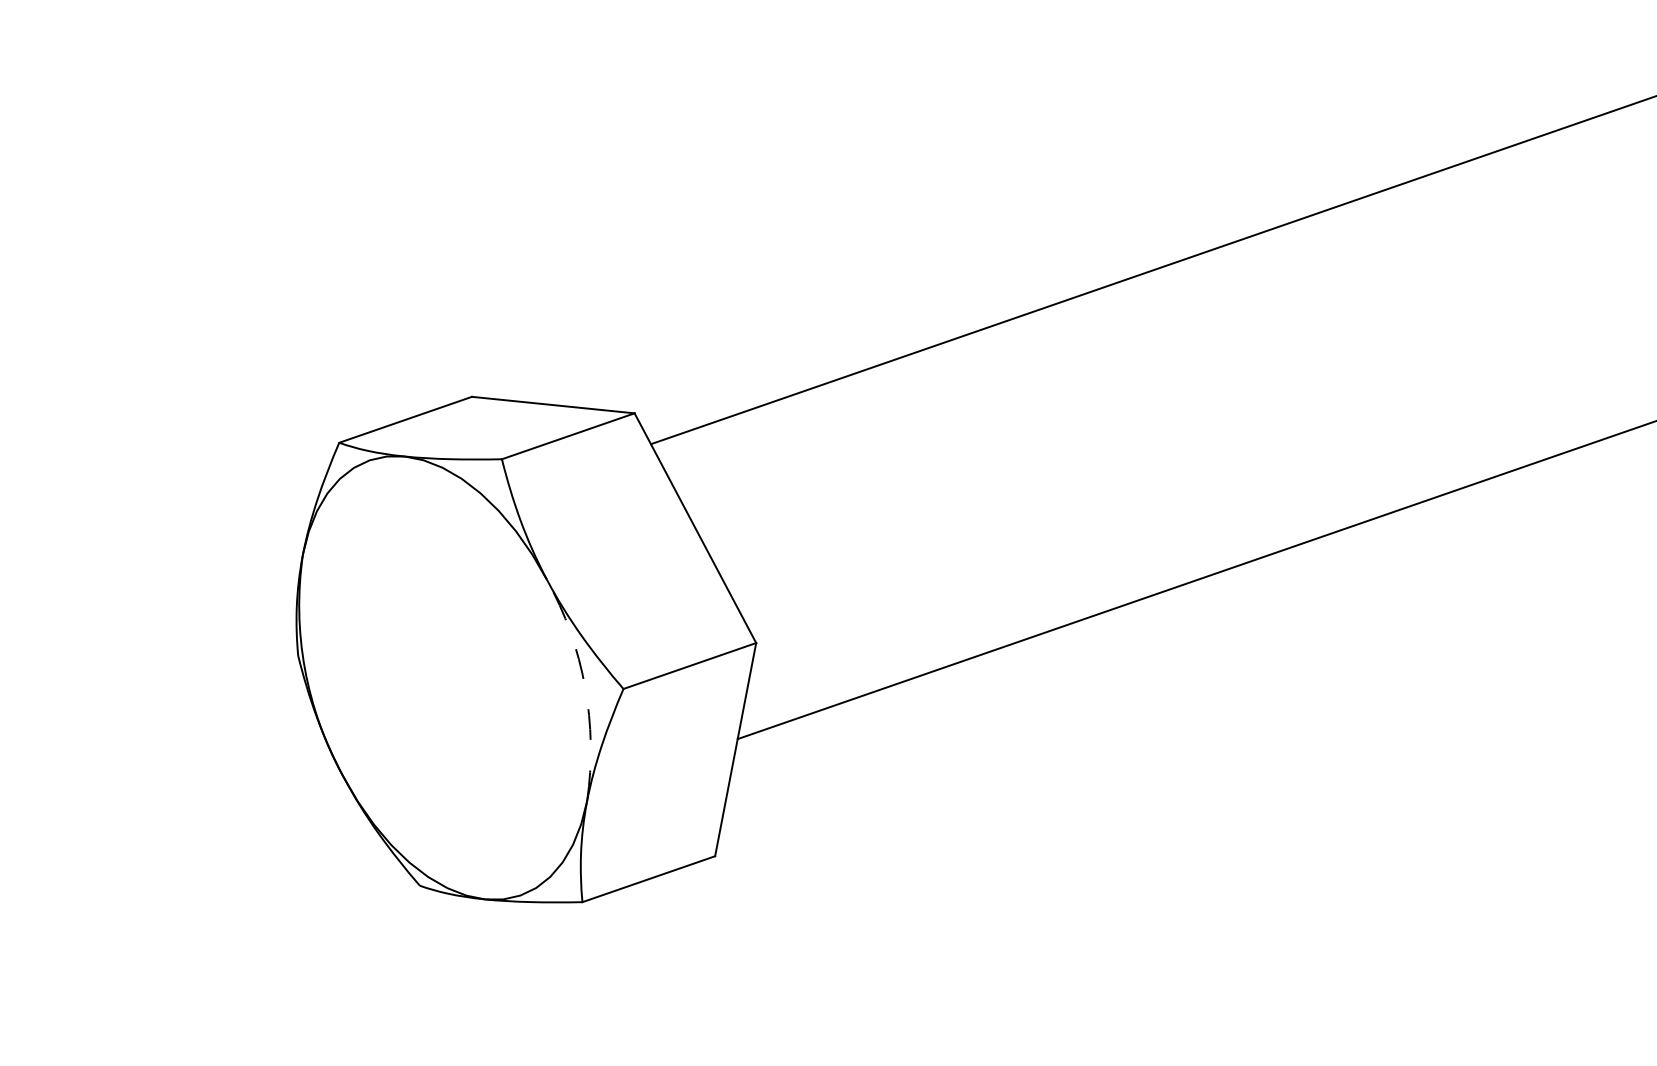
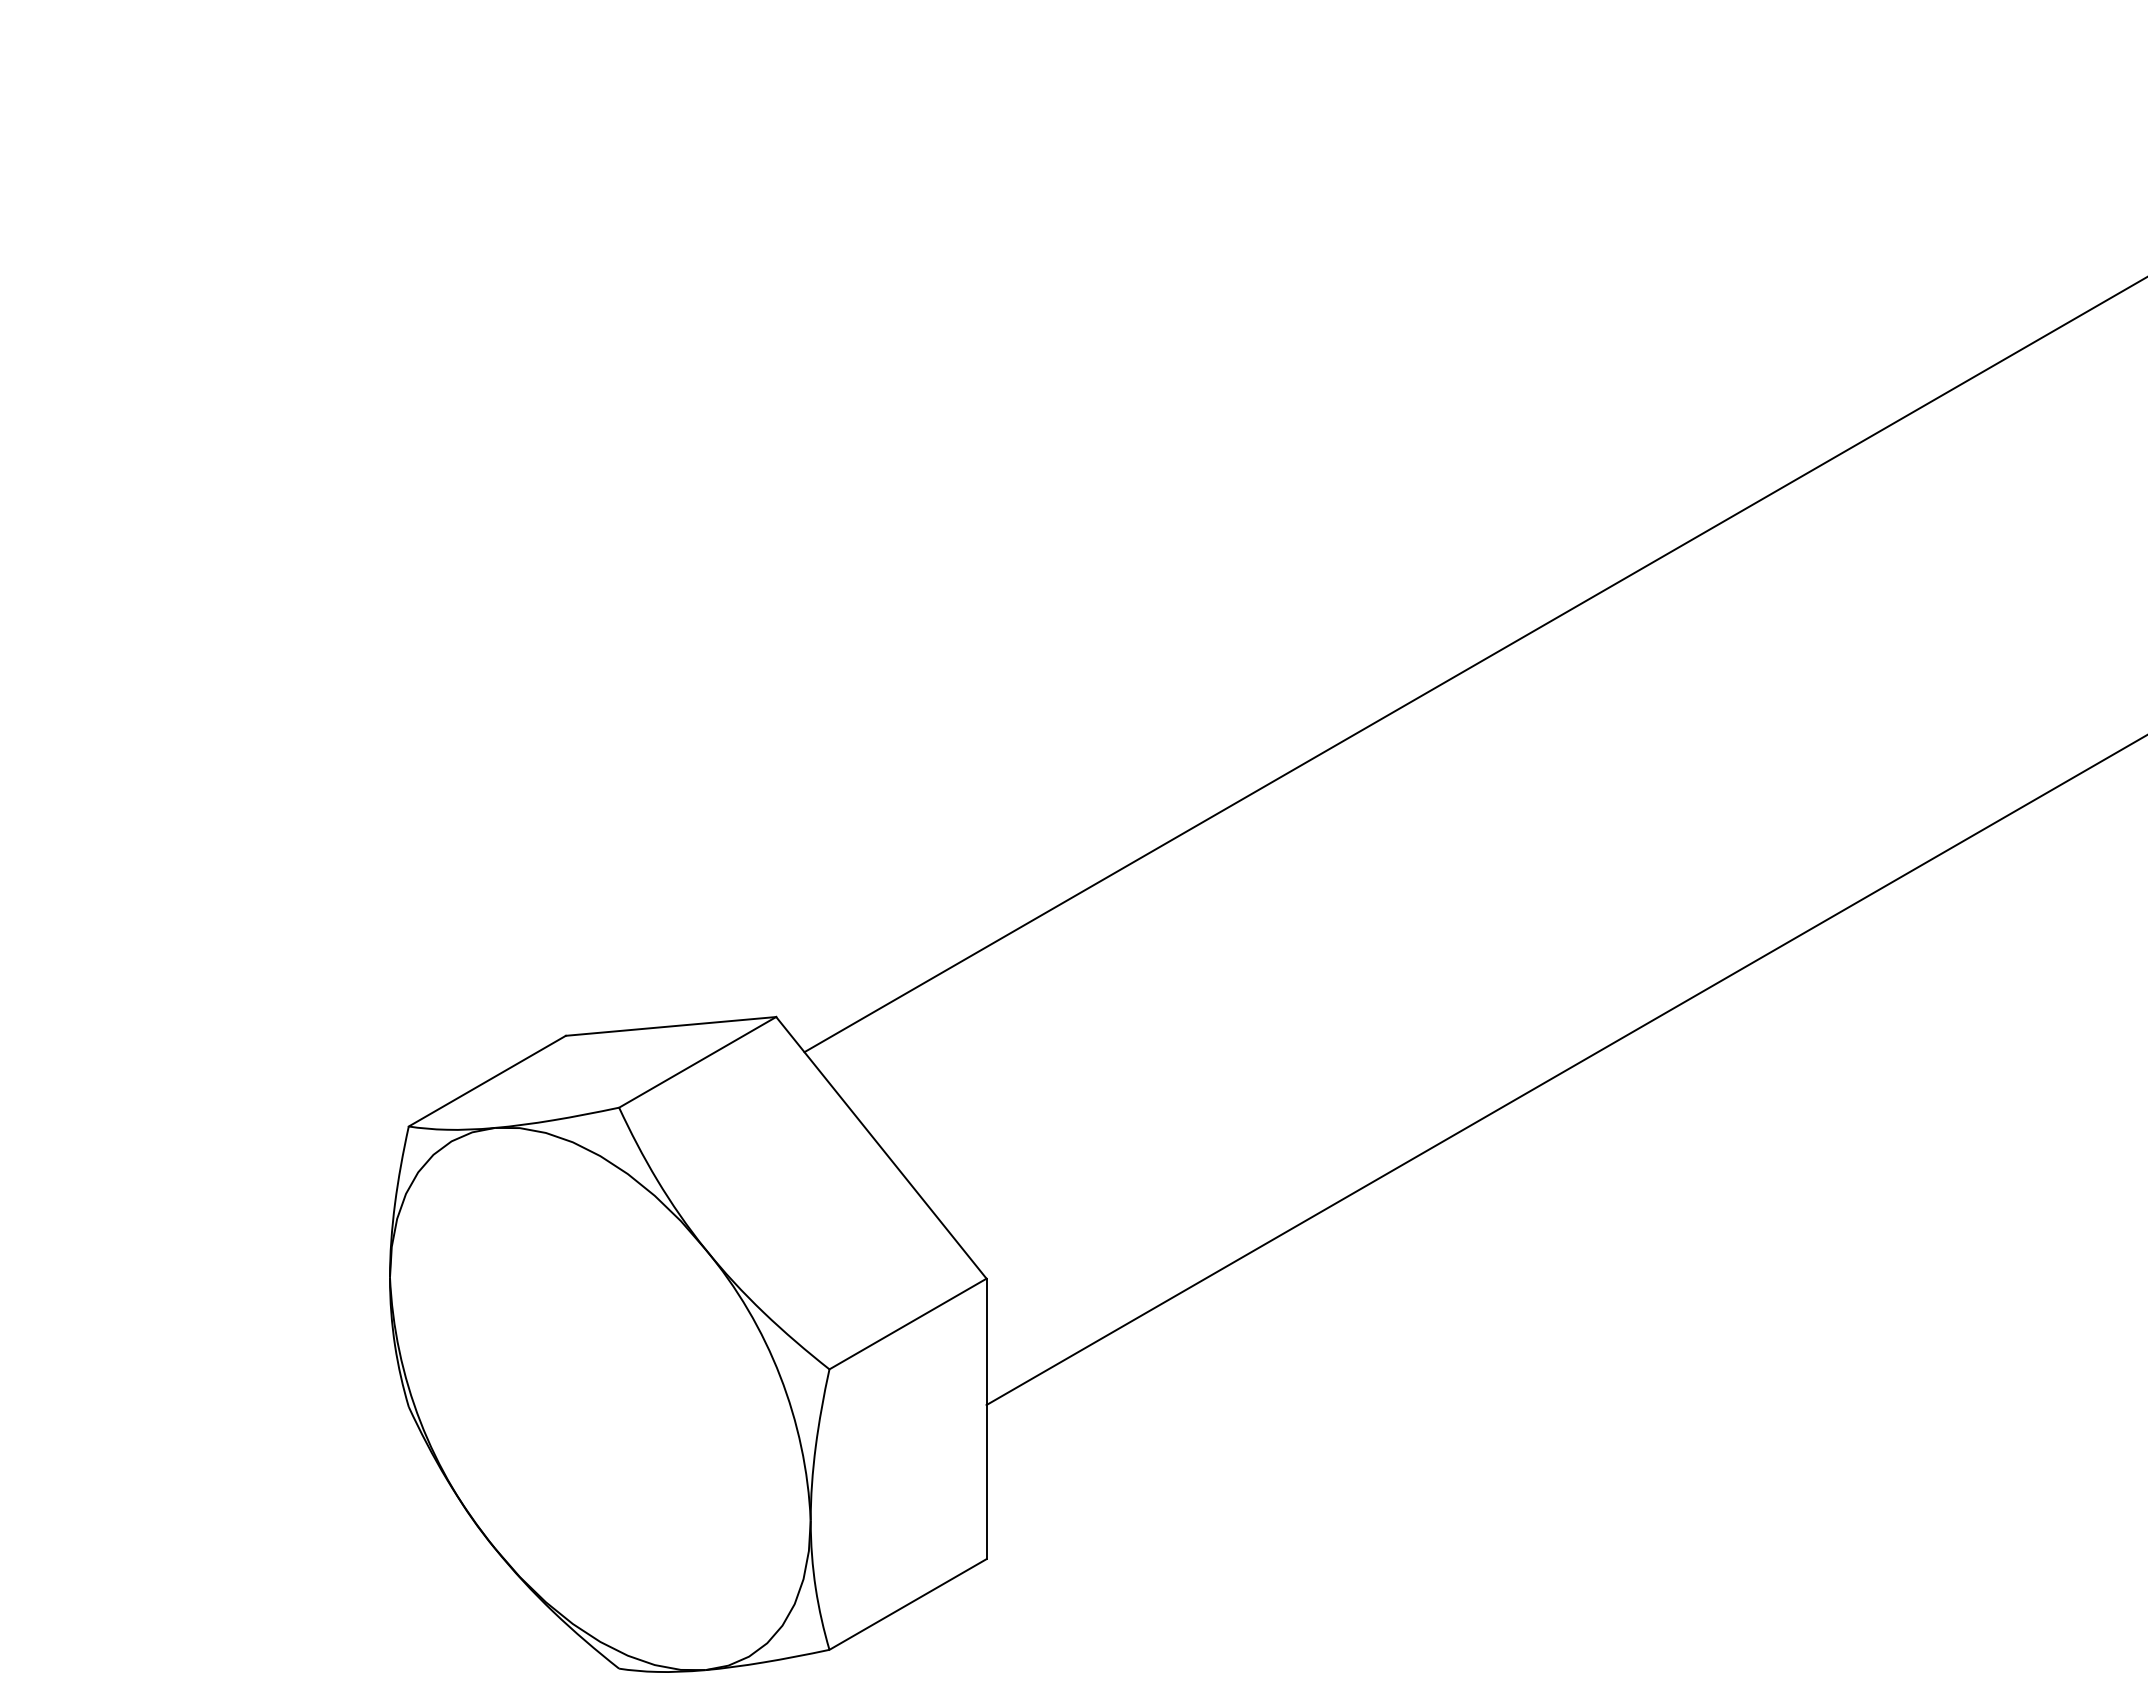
arc: (585, 687) -> (780, 1376), dashed -> solid

